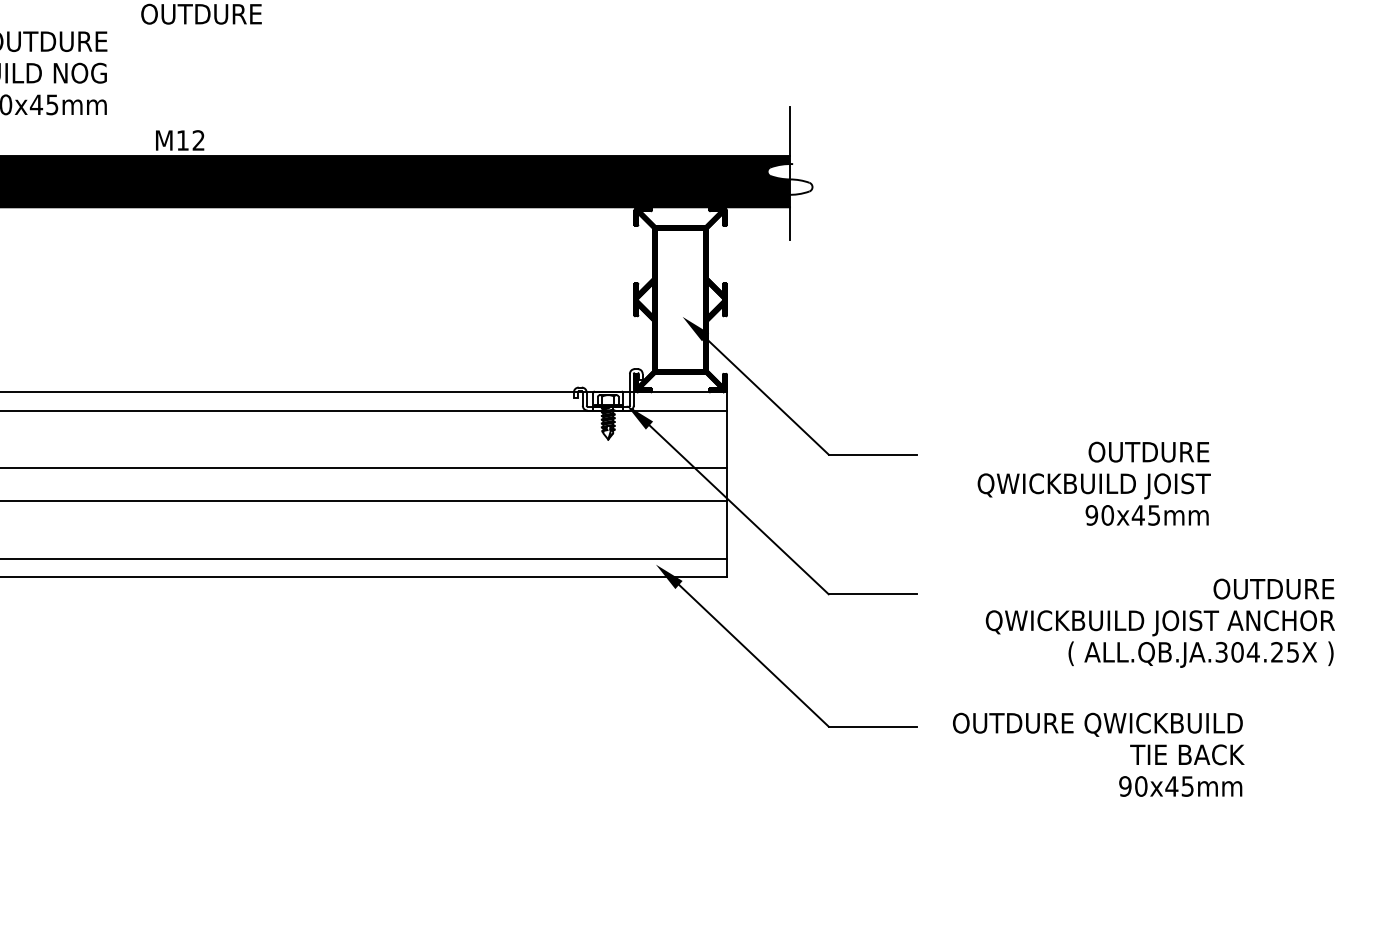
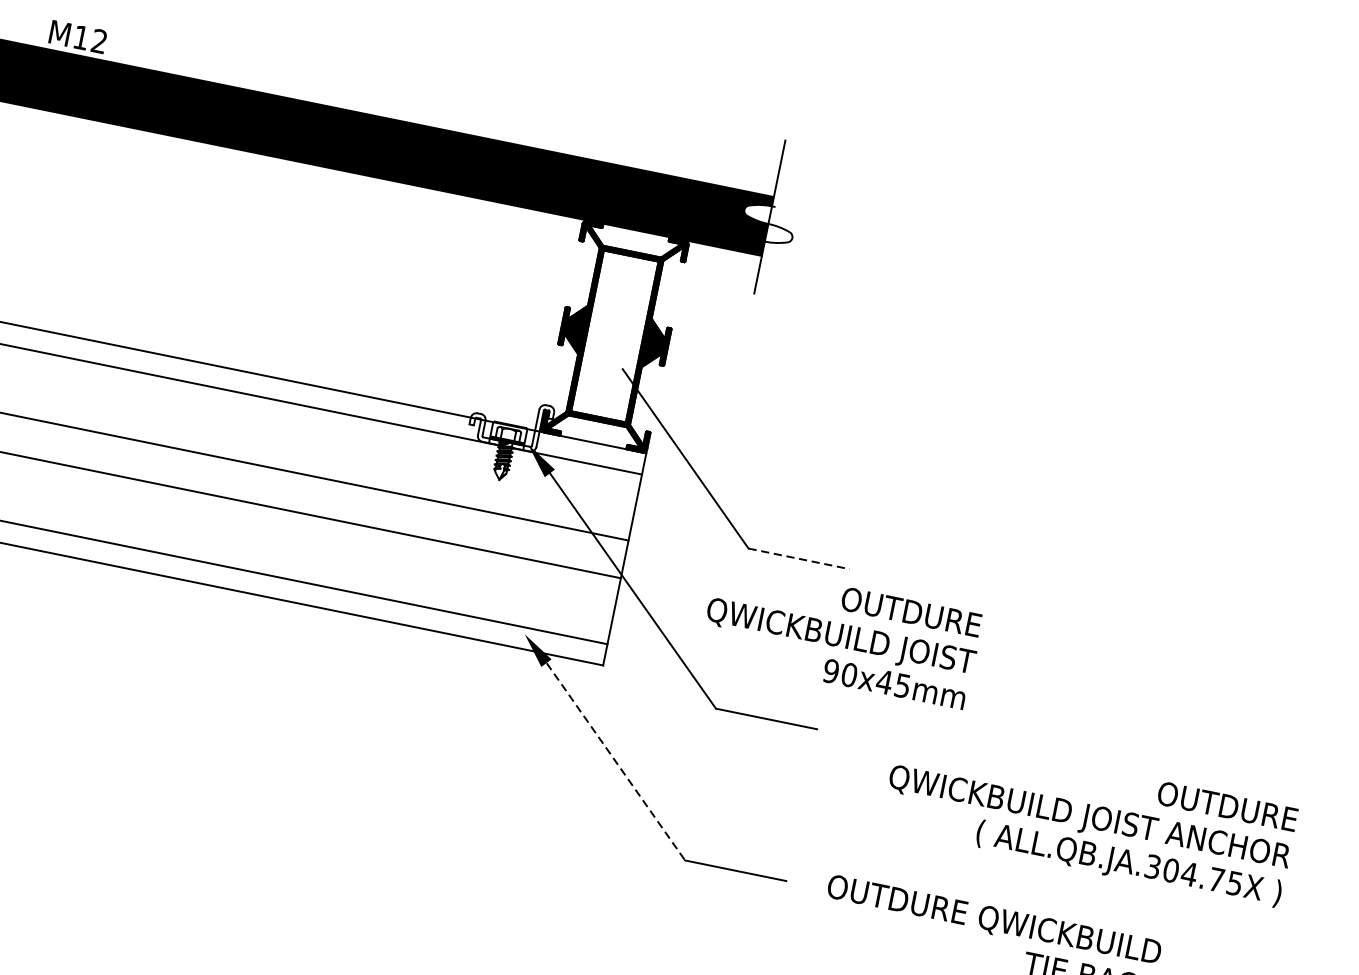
fill: (695, 328) -> (625, 372), removed
line: (873, 454) -> (799, 558), solid -> dashed
text: (1093, 483) -> (840, 635), moved
text: (1276, 651) -> (1216, 878), ALL.QB.JA.304.25X -> ALL.QB.JA.304.75X
line: (754, 655) -> (616, 761), solid -> dashed

